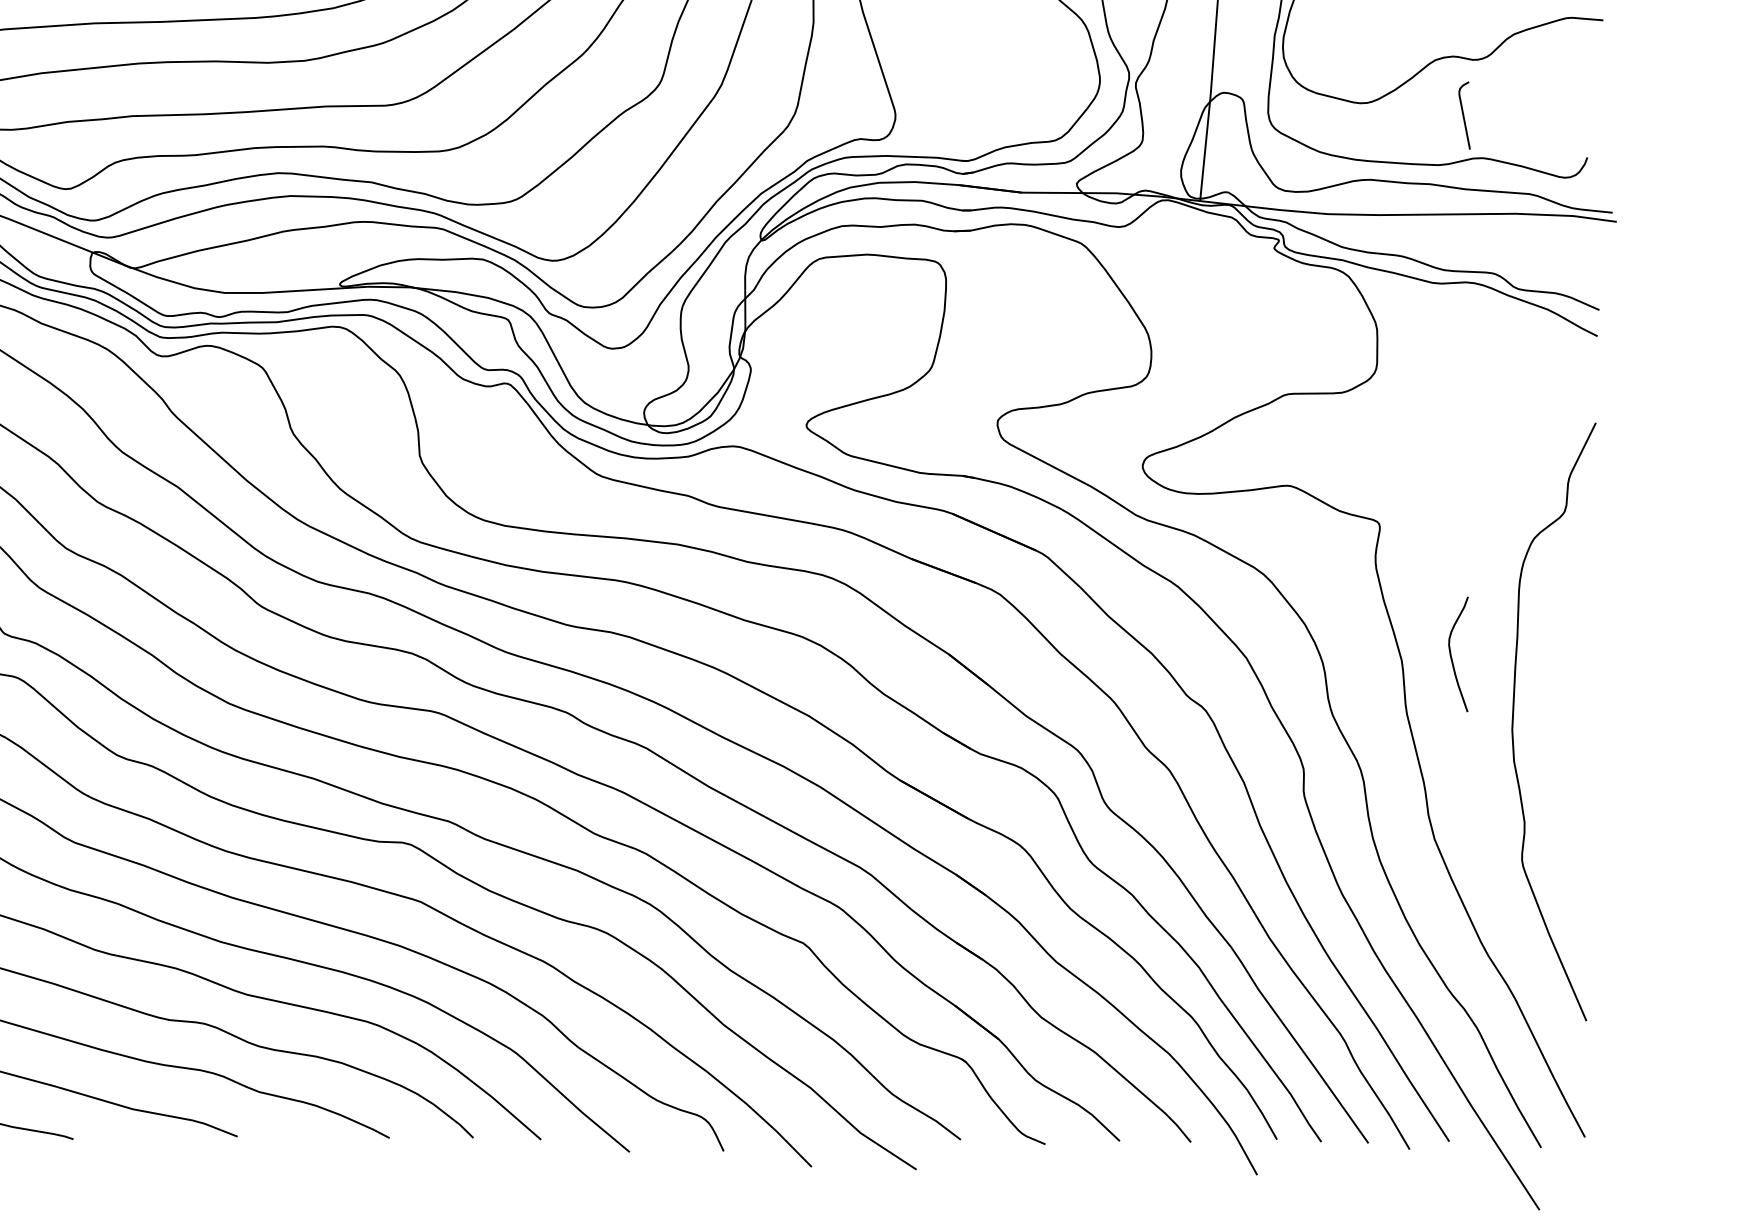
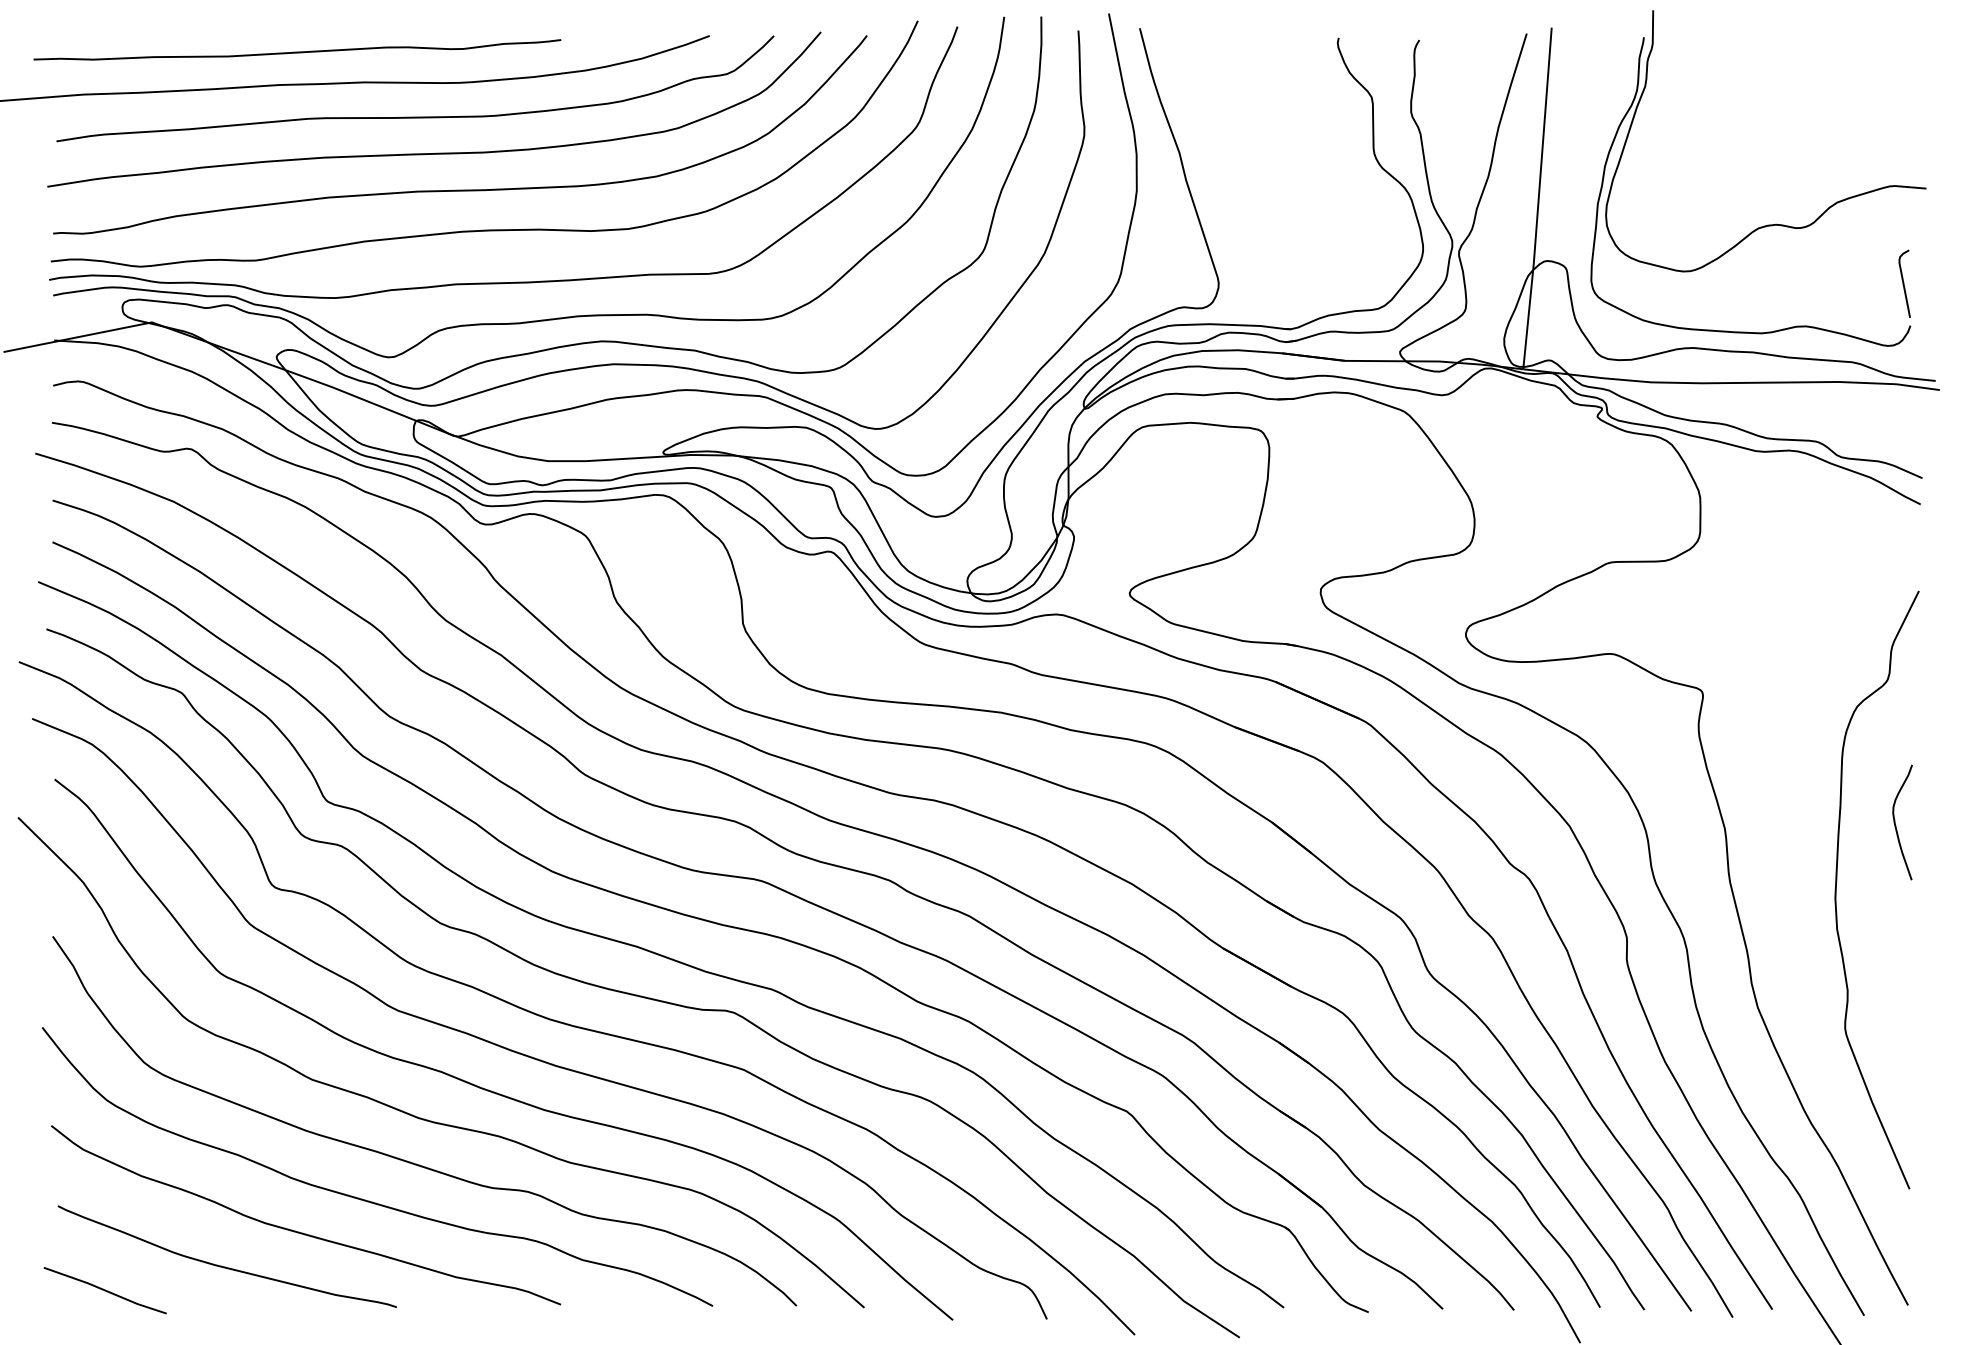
curve: (1464, 115) -> (1904, 283), moved
curve: (1452, 657) -> (1896, 825), moved

